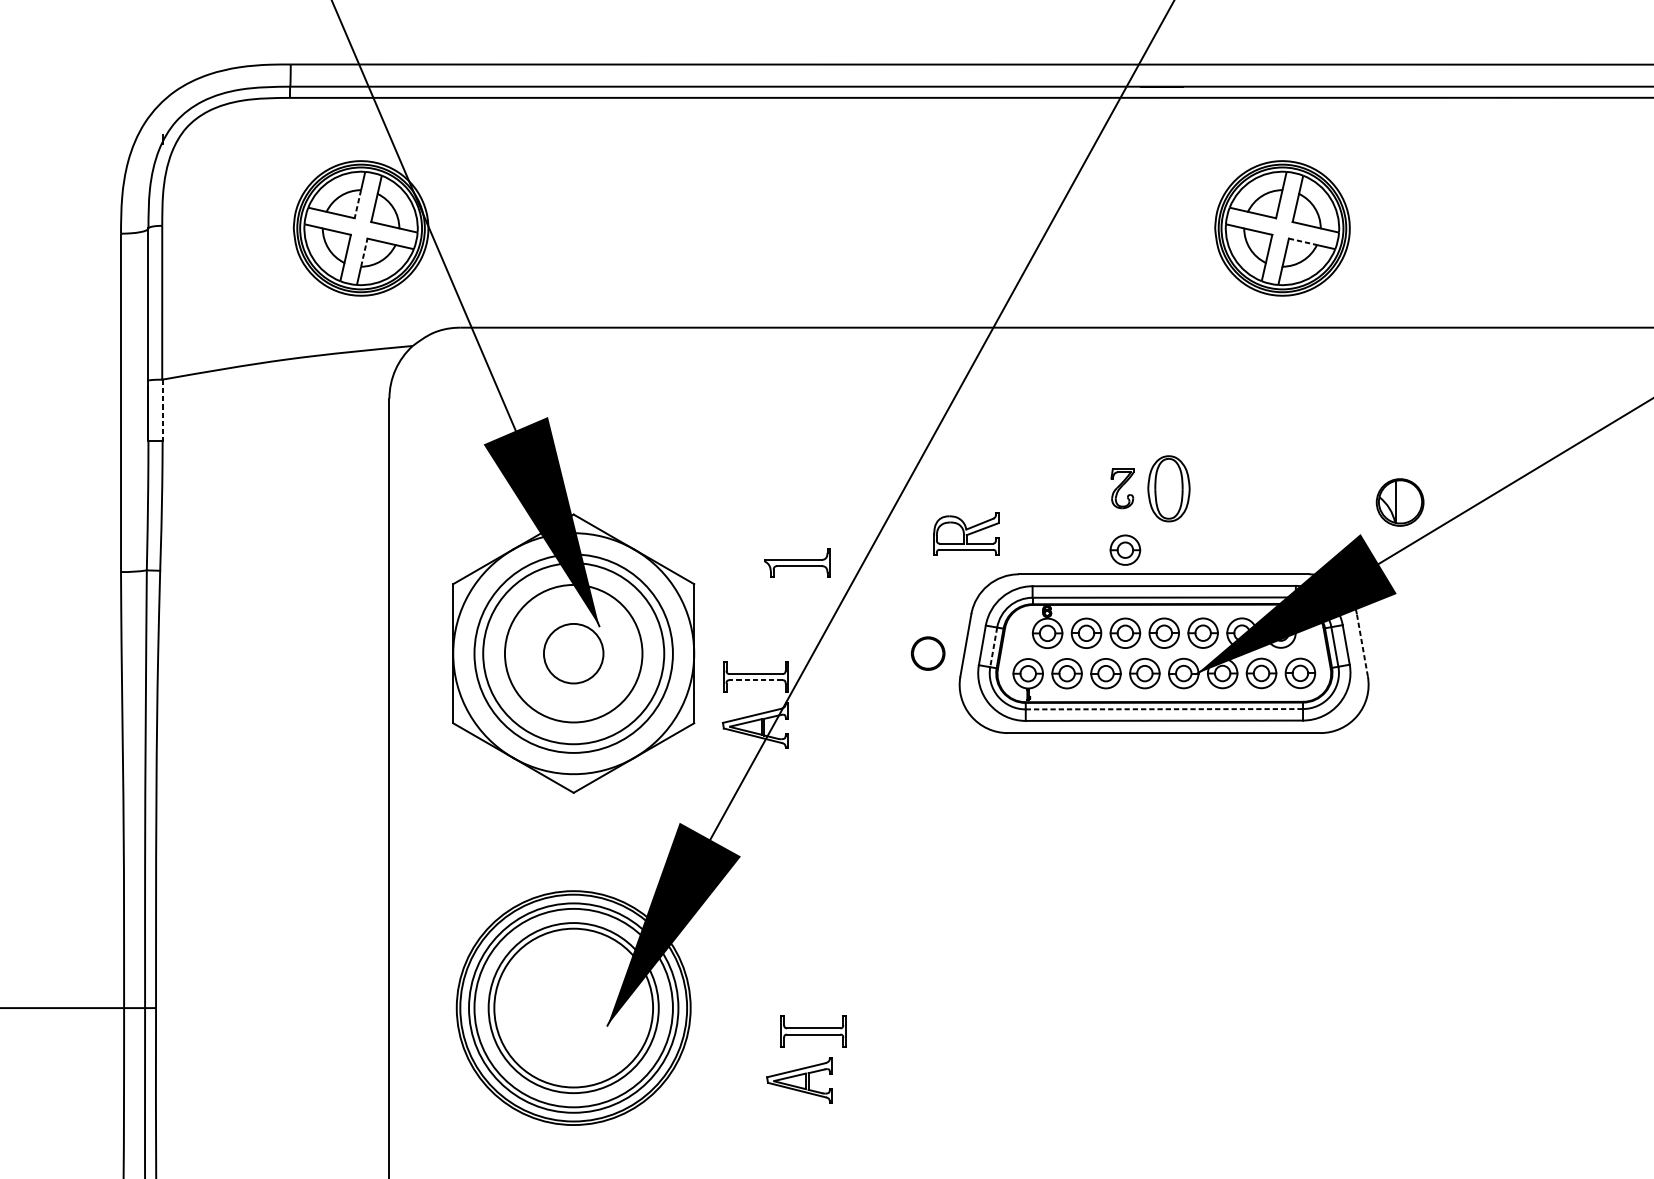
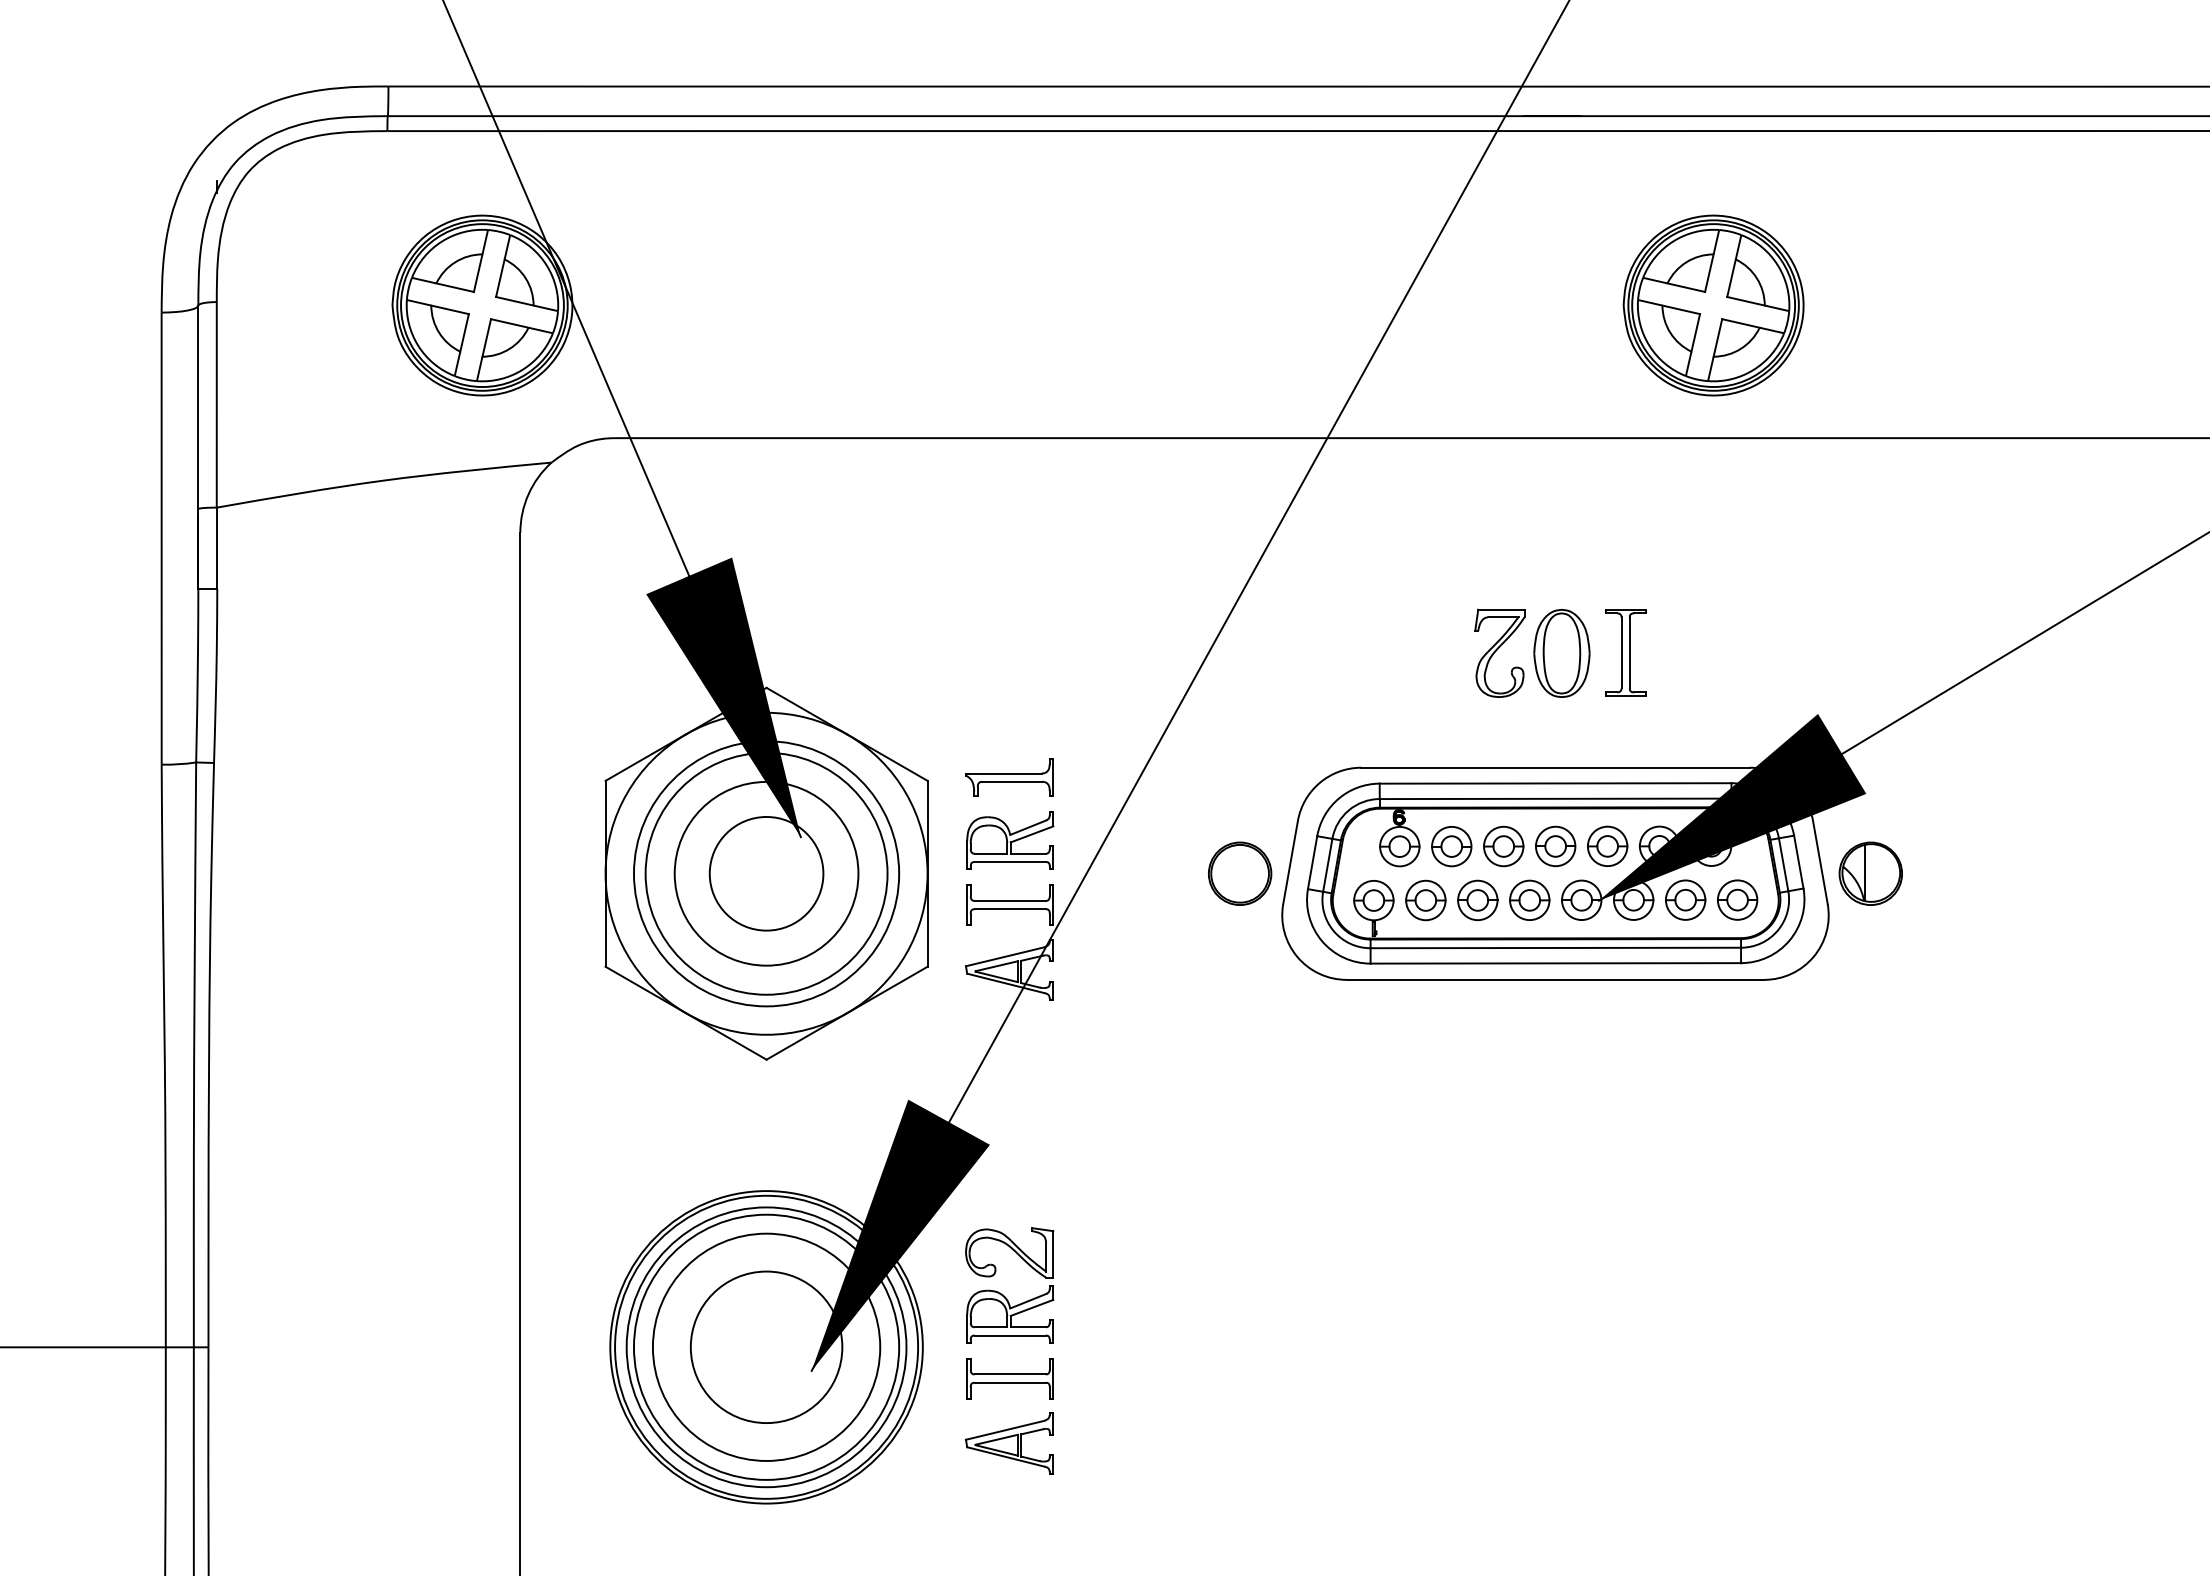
line: (358, 204) -> (478, 273), dashed -> solid
line: (1303, 241) -> (1741, 323), dashed -> solid
line: (364, 252) -> (486, 337), dashed -> solid
line: (162, 410) -> (217, 548), dashed -> solid
part: (1122, 488) -> (1499, 652), size x1.67
part: (1216, 488) -> (1625, 652), added
part: (1399, 502) -> (1870, 873), moved
part: (966, 533) -> (1010, 840), moved
part: (1125, 550) -> (1503, 735), removed
part: (797, 562) -> (1009, 777), moved
line: (1362, 645) -> (1820, 862), dashed -> solid
line: (993, 647) -> (1327, 865), dashed -> solid
circle: (573, 653) -> (766, 873), size x1.43
part: (928, 653) -> (1240, 873), size x1.43
line: (756, 680) -> (1010, 909), dashed -> solid
line: (1164, 708) -> (1556, 947), dashed -> solid
part: (751, 968) -> (1003, 1294), added
circle: (573, 1008) -> (766, 1347), size x0.71
part: (813, 1031) -> (1009, 1378), moved
part: (799, 1080) -> (1009, 1443), moved

